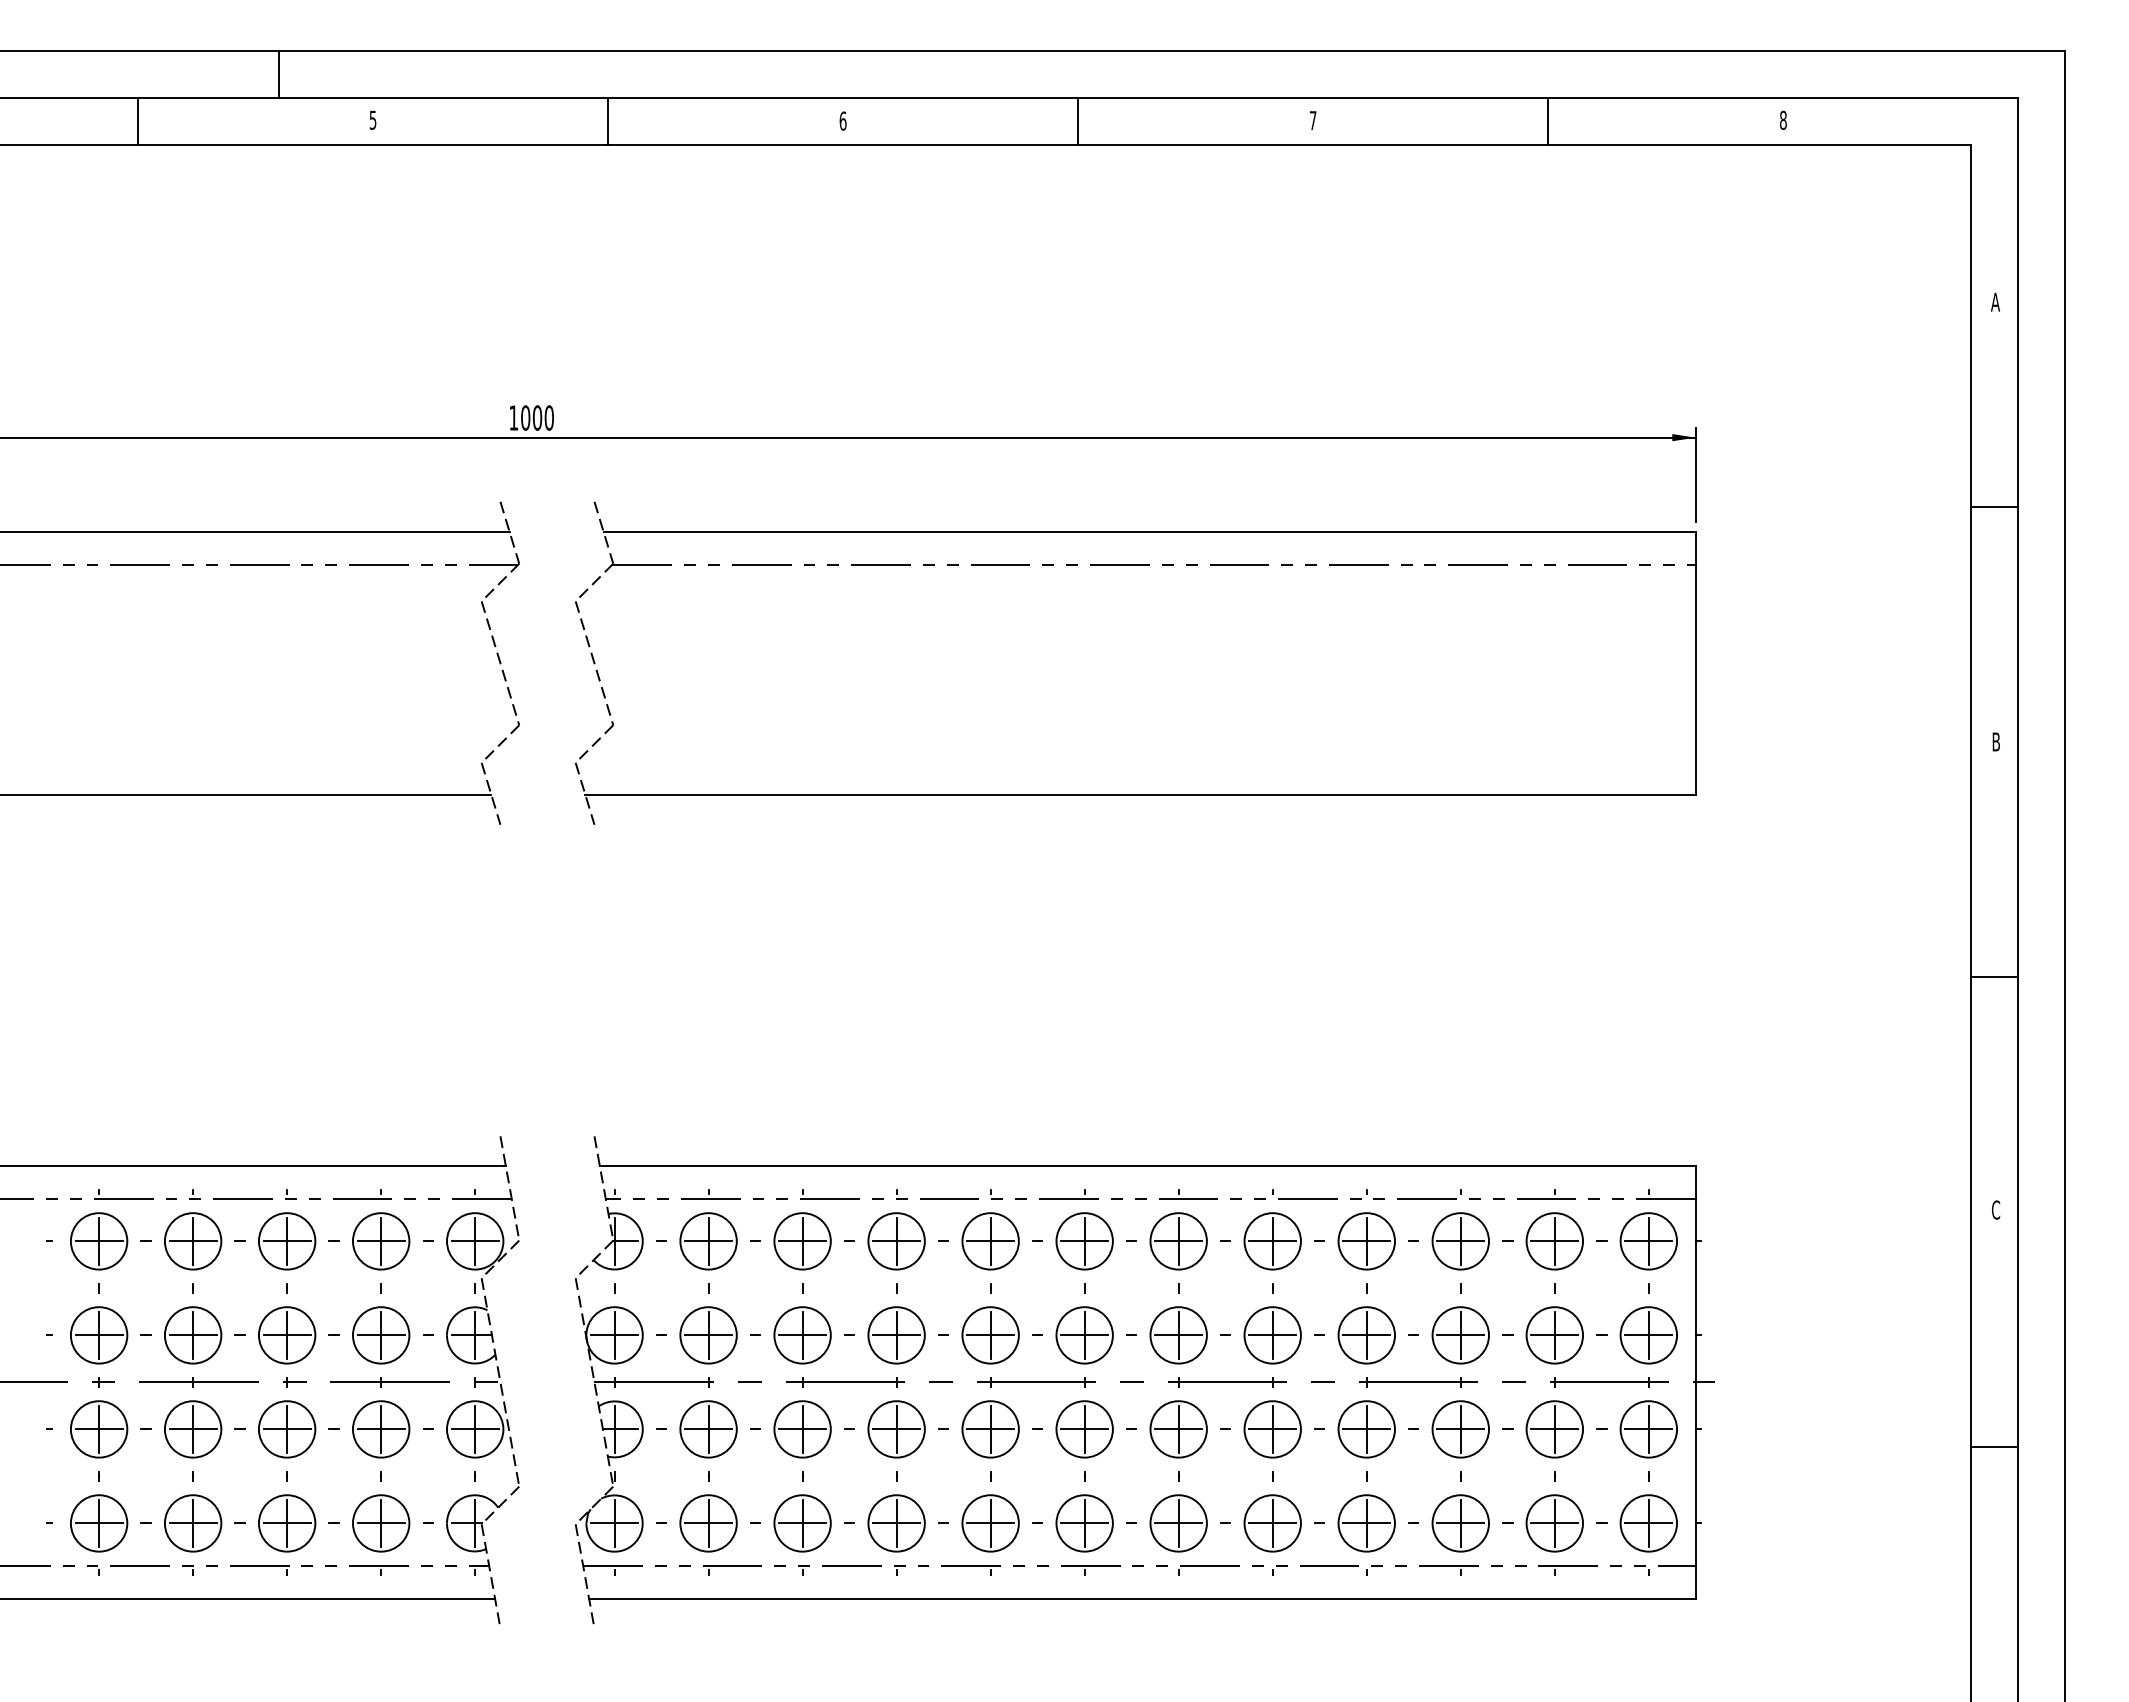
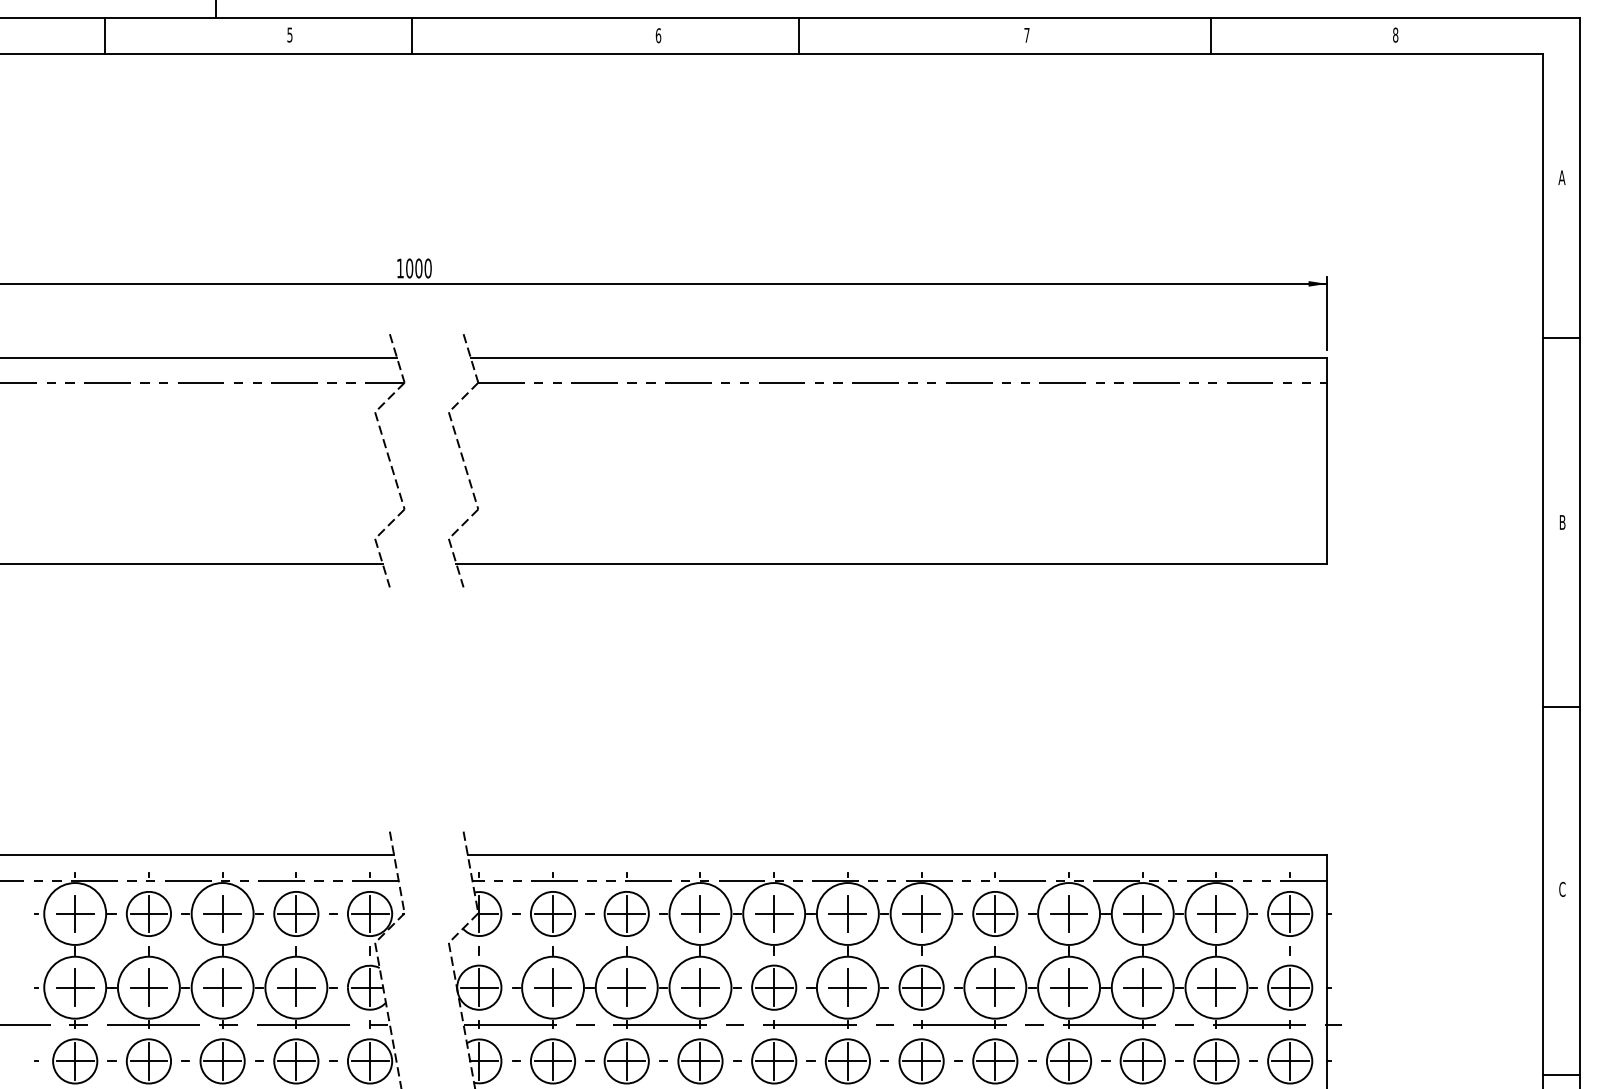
line: (607, 121) -> (411, 36), moved
line: (1077, 121) -> (798, 36), moved
circle: (98, 1241) -> (74, 914), size x1.4
circle: (286, 1241) -> (222, 914), size x1.4
circle: (896, 1241) -> (700, 914), size x1.4
circle: (990, 1241) -> (774, 914), size x1.4
circle: (1084, 1241) -> (847, 914), size x1.4
circle: (1178, 1241) -> (921, 914), size x1.4
circle: (1366, 1241) -> (1068, 914), size x1.4
circle: (1460, 1241) -> (1142, 914), size x1.4
circle: (1554, 1241) -> (1216, 914), size x1.4
circle: (98, 1335) -> (74, 987), size x1.4
circle: (192, 1335) -> (148, 987), size x1.4
circle: (286, 1335) -> (222, 987), size x1.4
circle: (380, 1335) -> (295, 987), size x1.4
circle: (708, 1335) -> (552, 987), size x1.4
circle: (802, 1335) -> (626, 987), size x1.4
circle: (896, 1335) -> (700, 987), size x1.4
circle: (1084, 1335) -> (847, 987), size x1.4
circle: (1272, 1335) -> (995, 987), size x1.4
circle: (1366, 1335) -> (1068, 987), size x1.4
circle: (1460, 1335) -> (1142, 987), size x1.4
circle: (1554, 1335) -> (1216, 987), size x1.4

